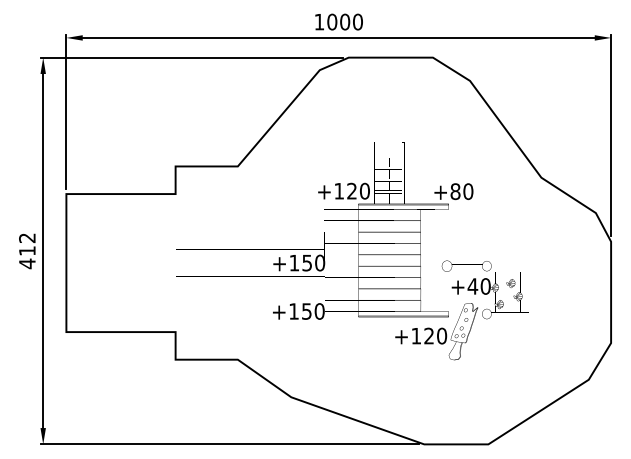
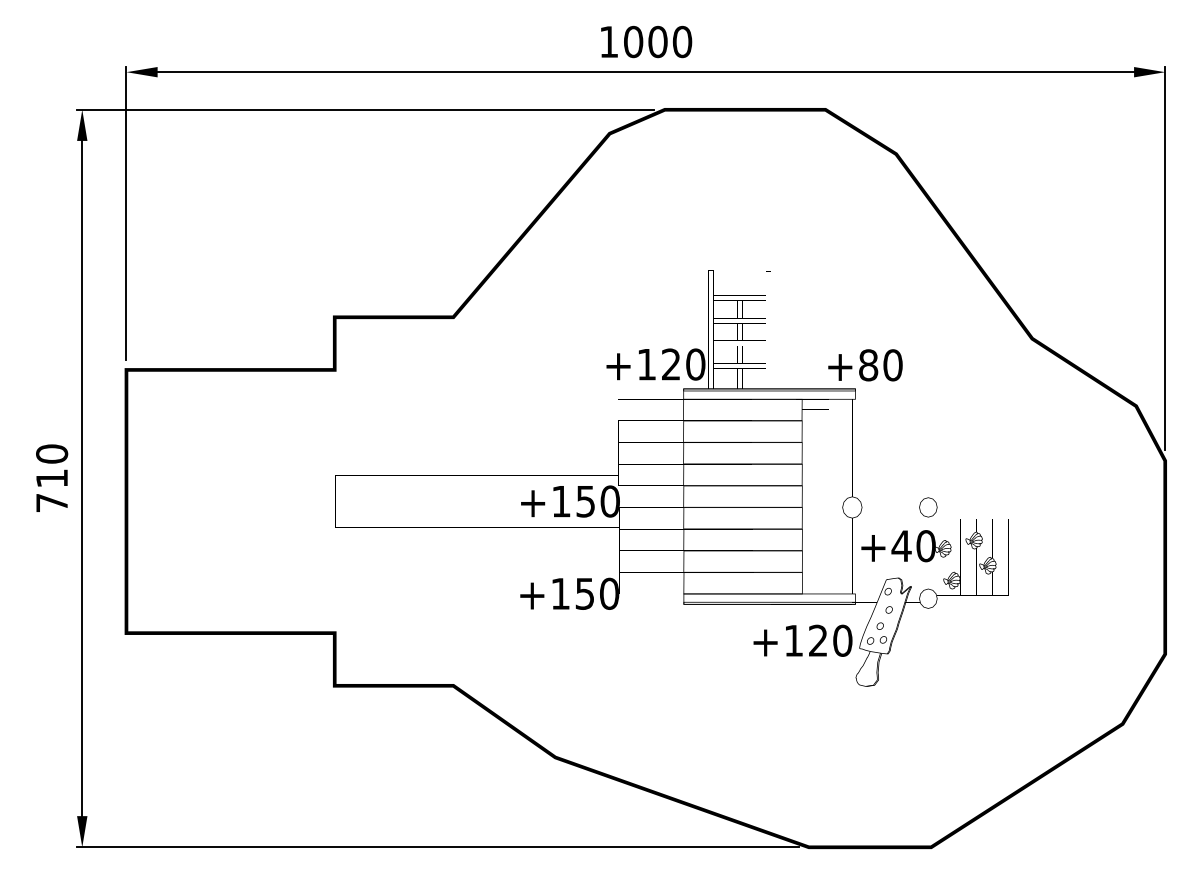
text: (27, 251) -> (52, 479), 412 -> 710

